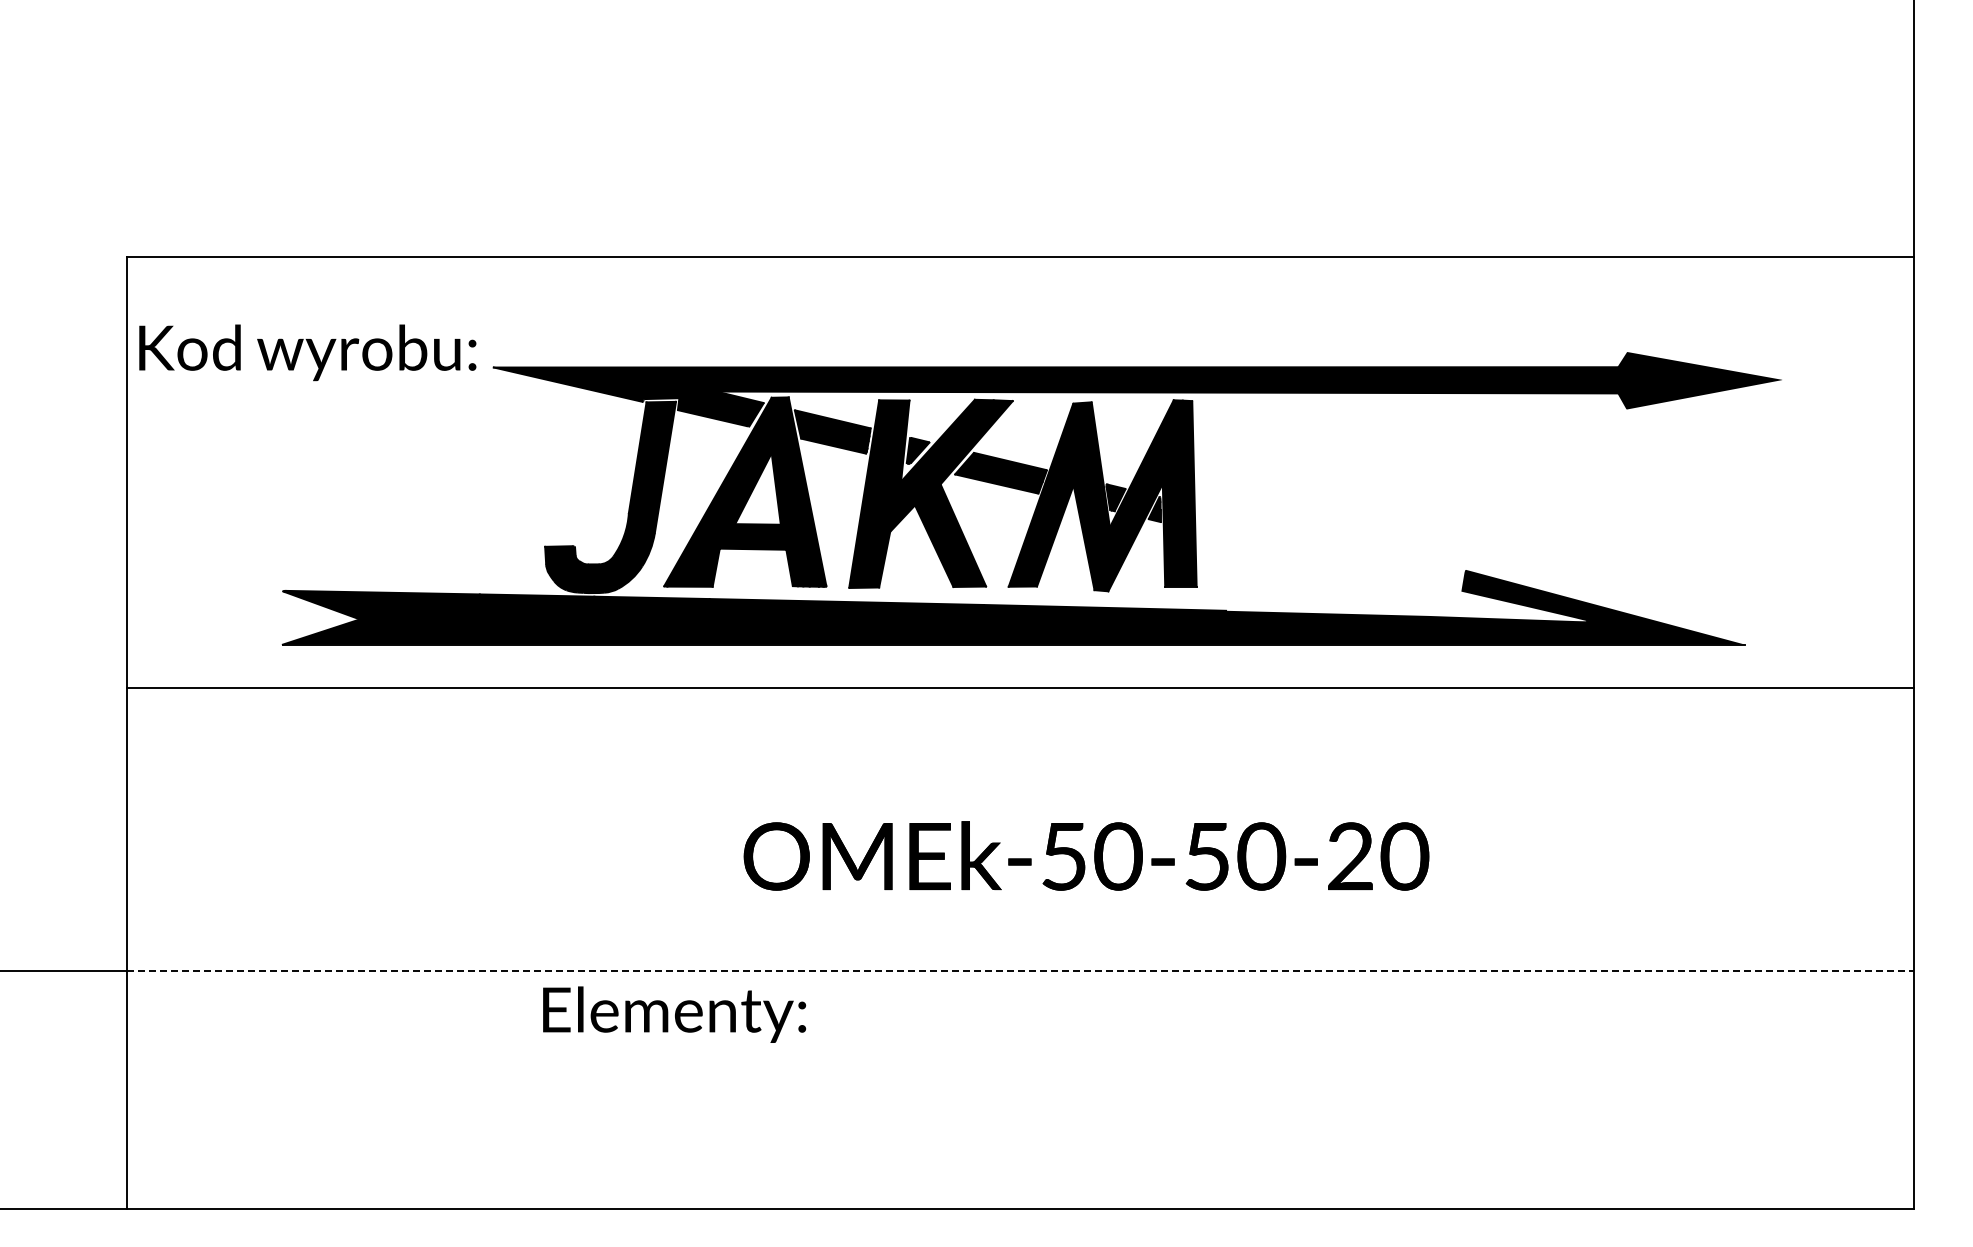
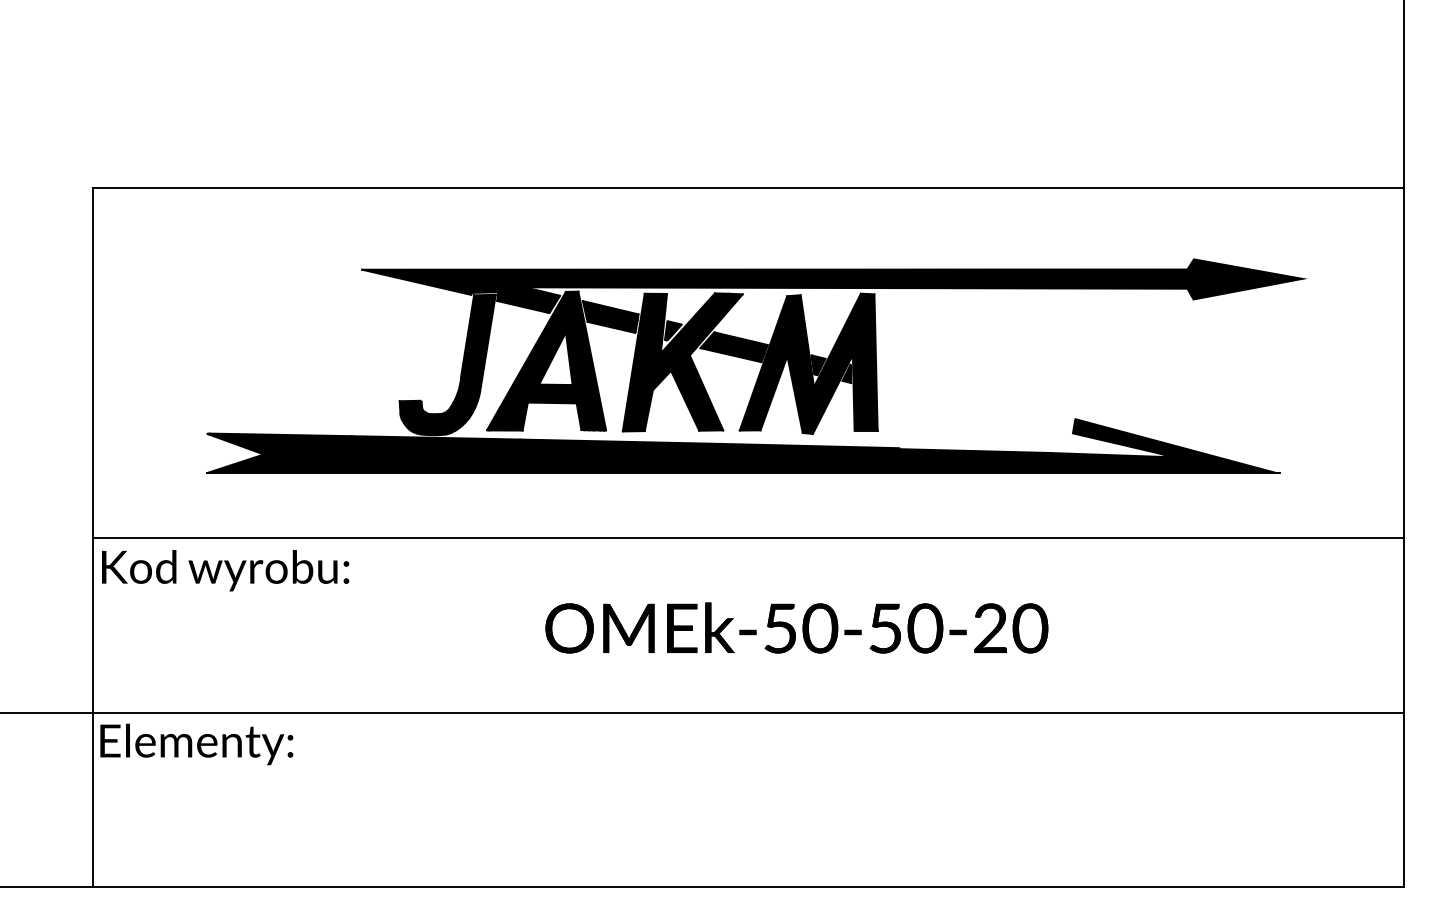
text: (307, 352) -> (225, 570), moved
line: (1020, 688) -> (748, 538), moved
line: (1021, 971) -> (749, 712), dashed -> solid
text: (674, 1014) -> (196, 744), moved

